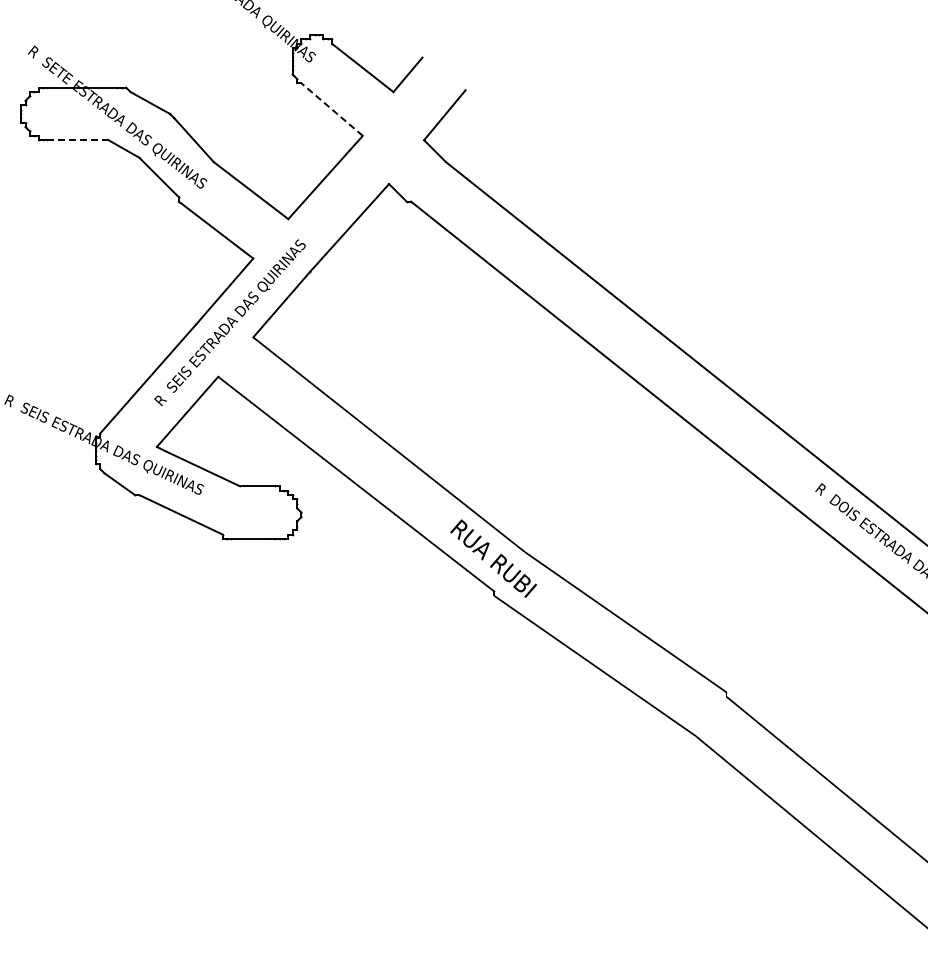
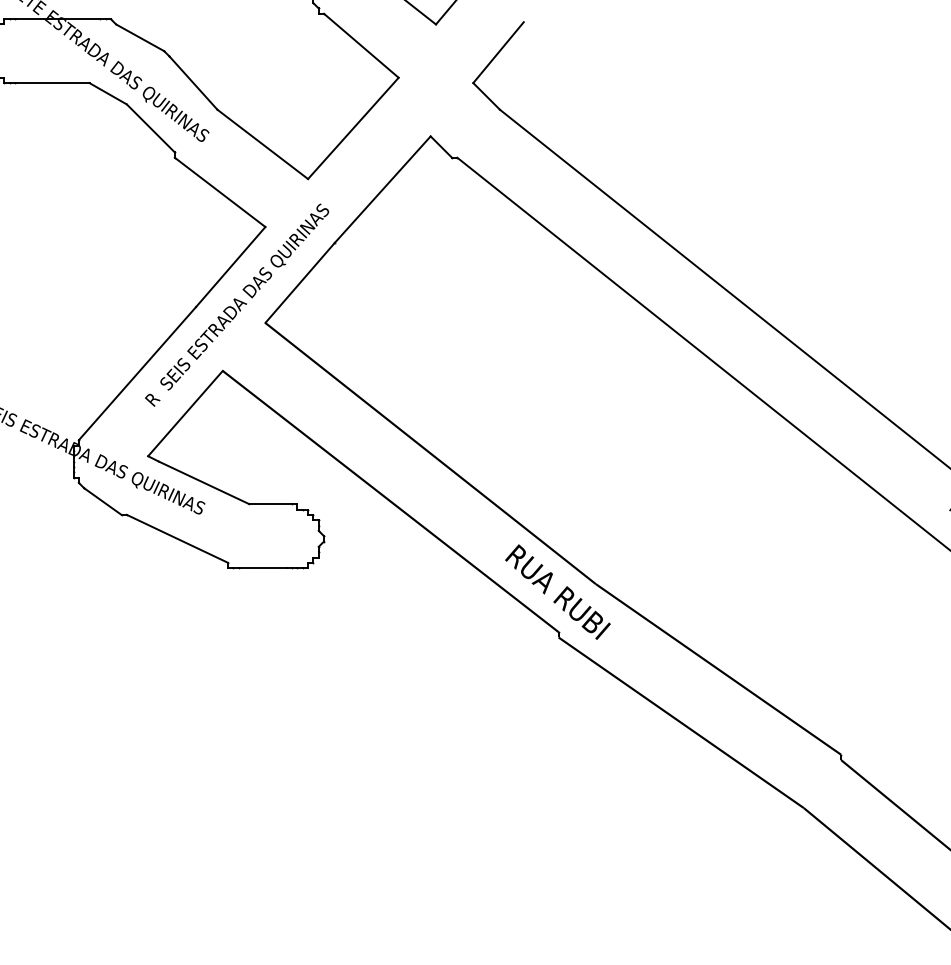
line: (331, 109) -> (360, 45), dashed -> solid
line: (78, 140) -> (52, 83), dashed -> solid

